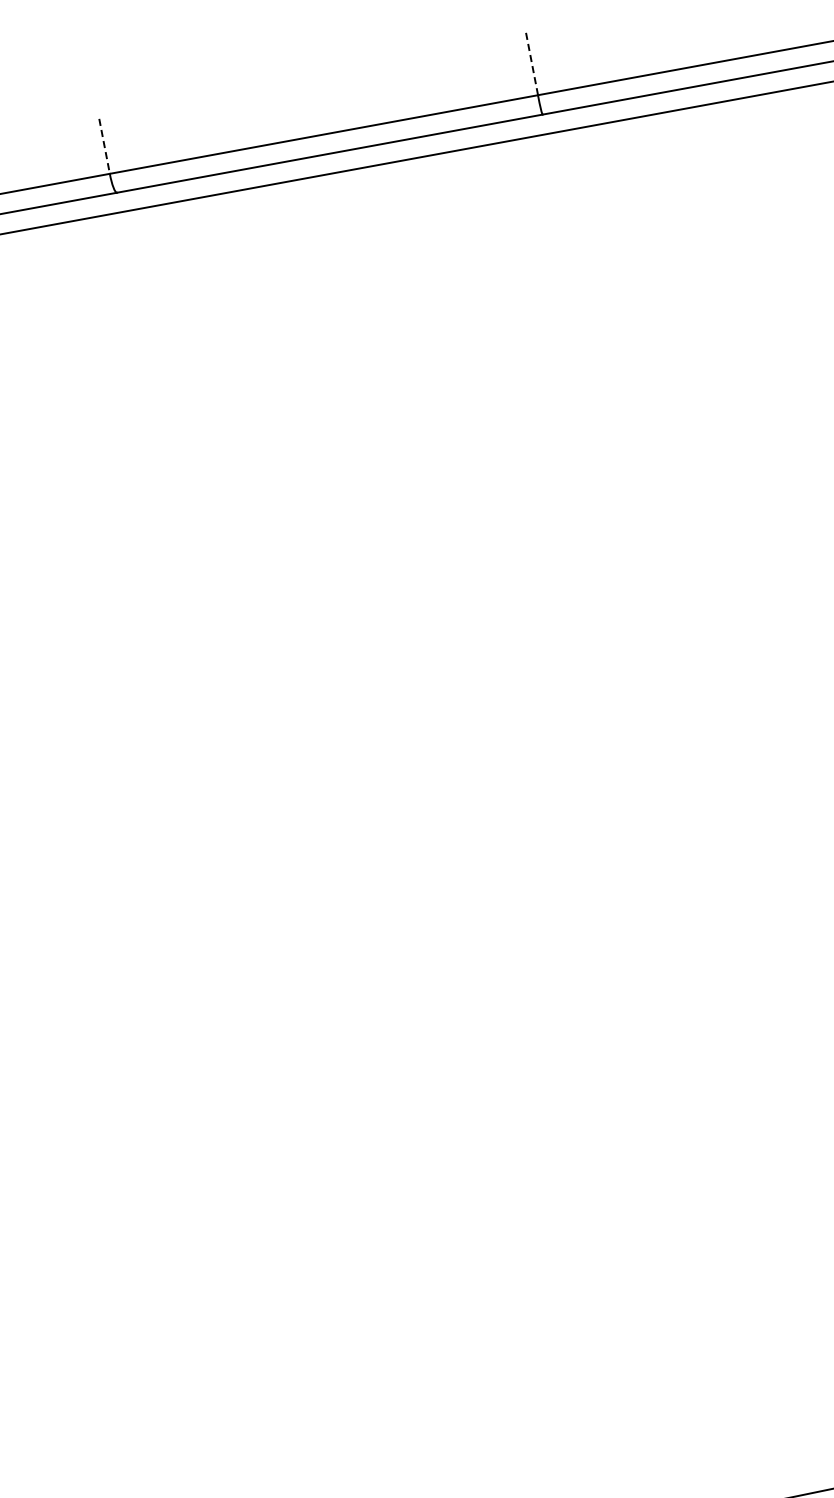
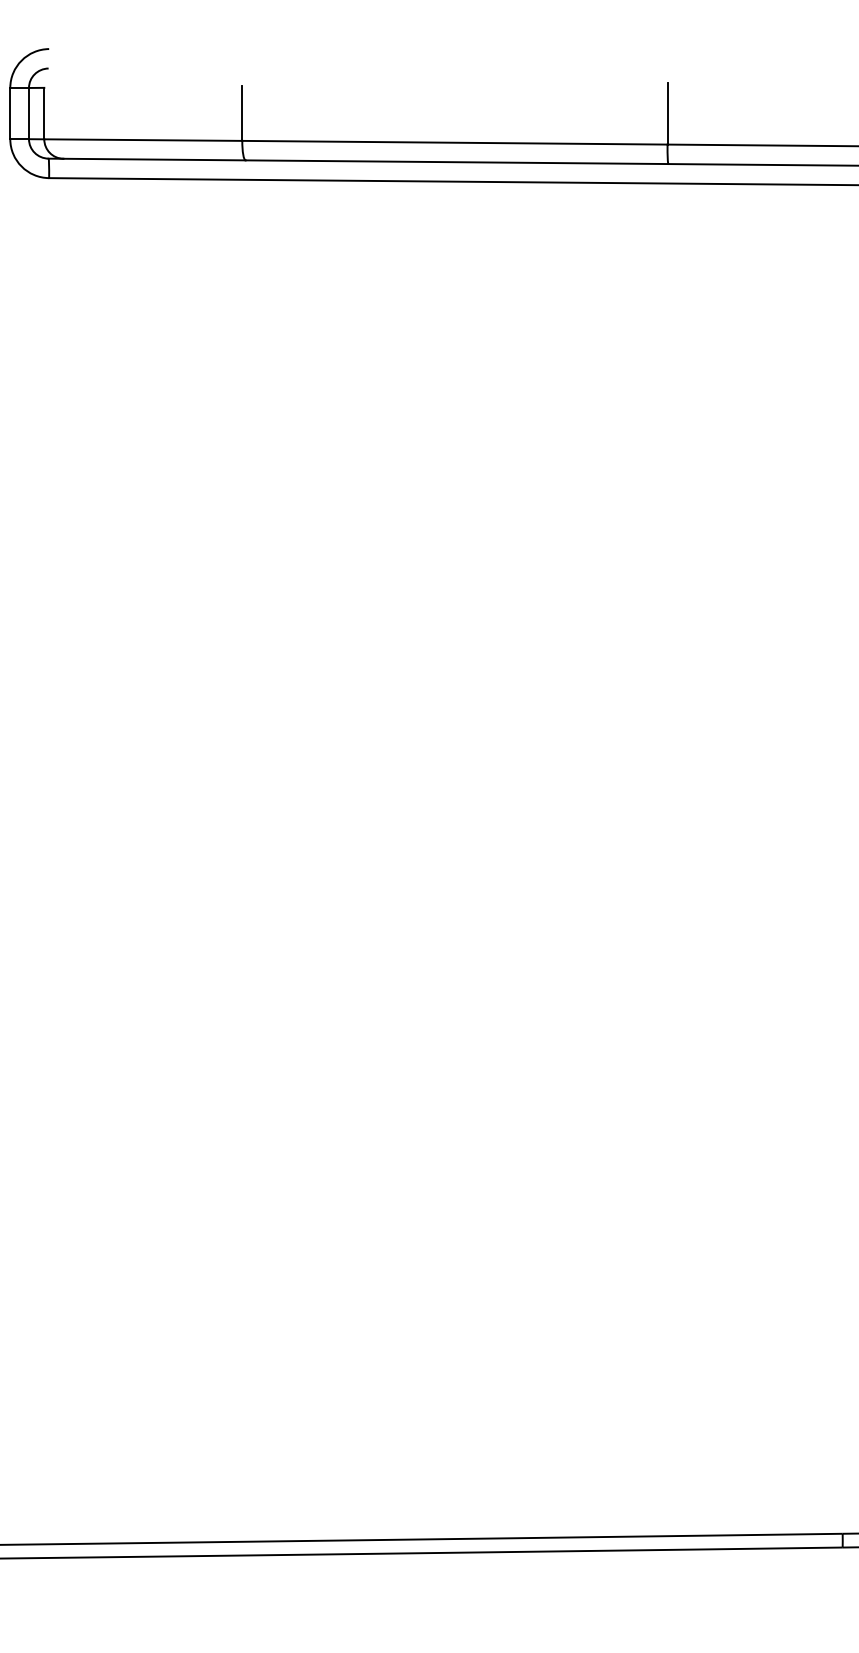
line: (532, 64) -> (667, 114), dashed -> solid
line: (104, 147) -> (242, 114), dashed -> solid

